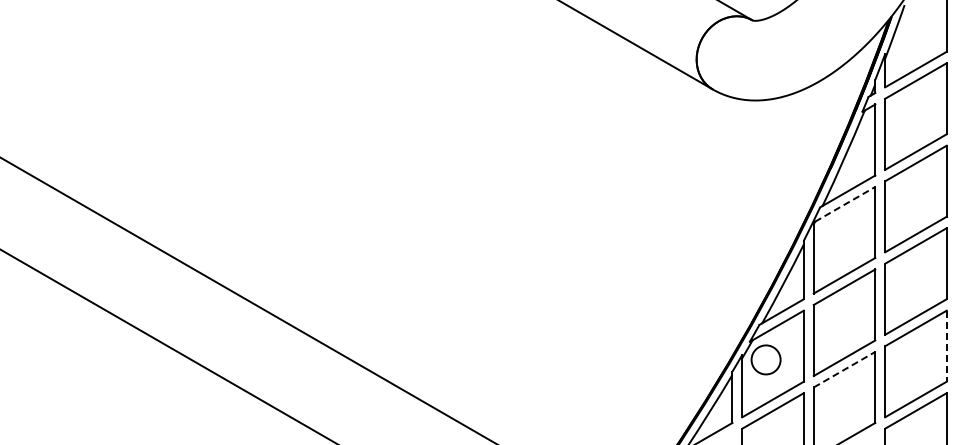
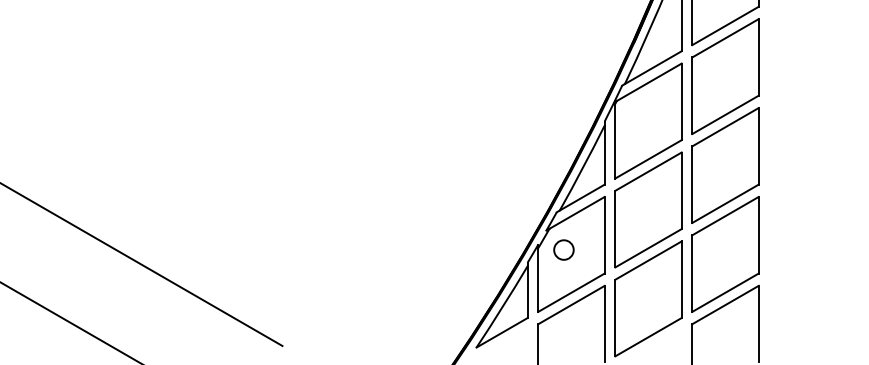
line: (845, 204) -> (649, 82), dashed -> solid
line: (946, 346) -> (758, 235), dashed -> solid
circle: (766, 359) -> (564, 249), size x0.62
line: (844, 369) -> (648, 260), dashed -> solid

